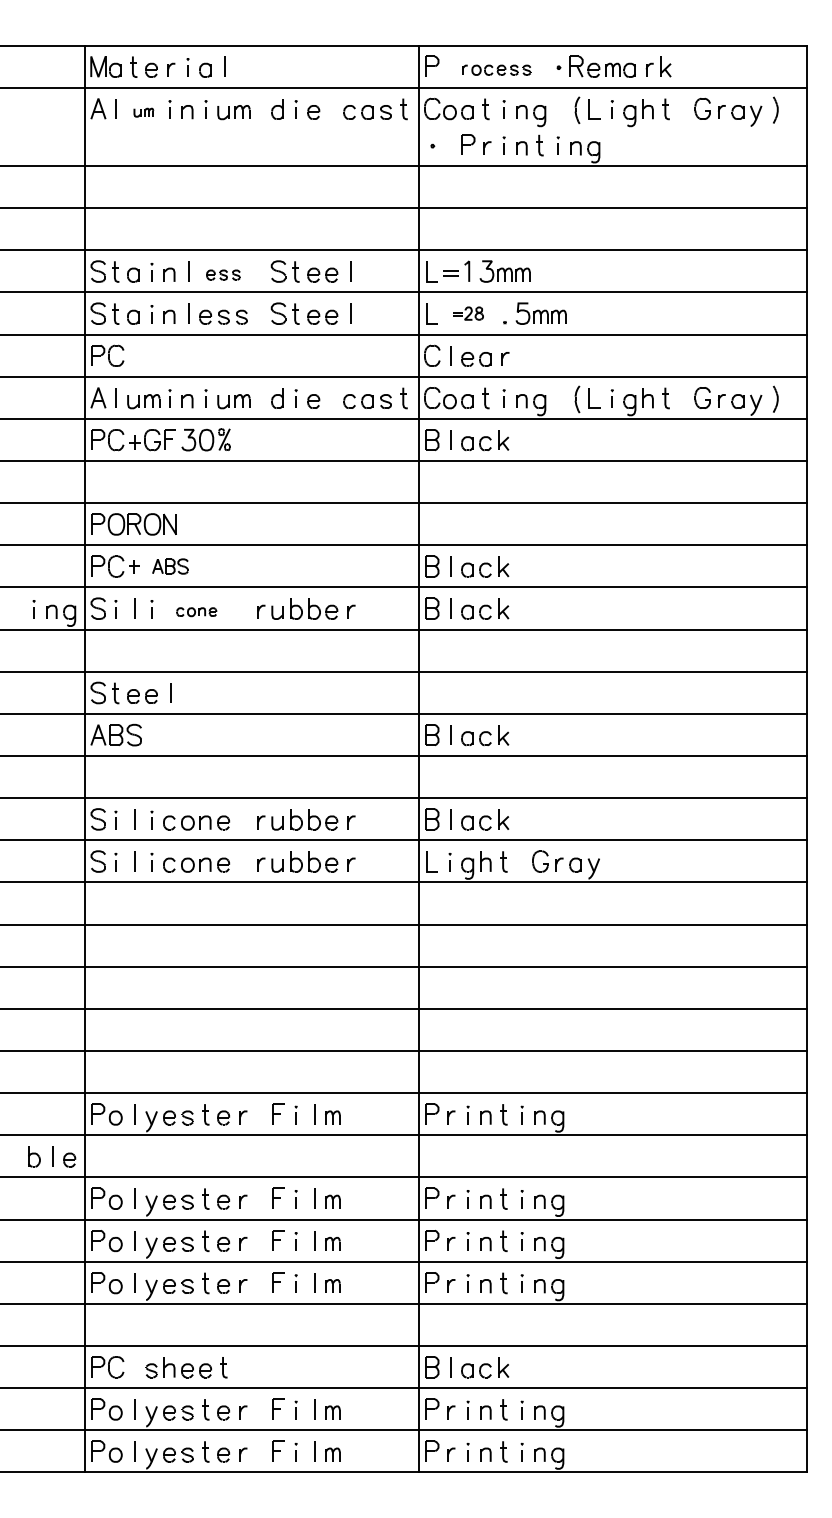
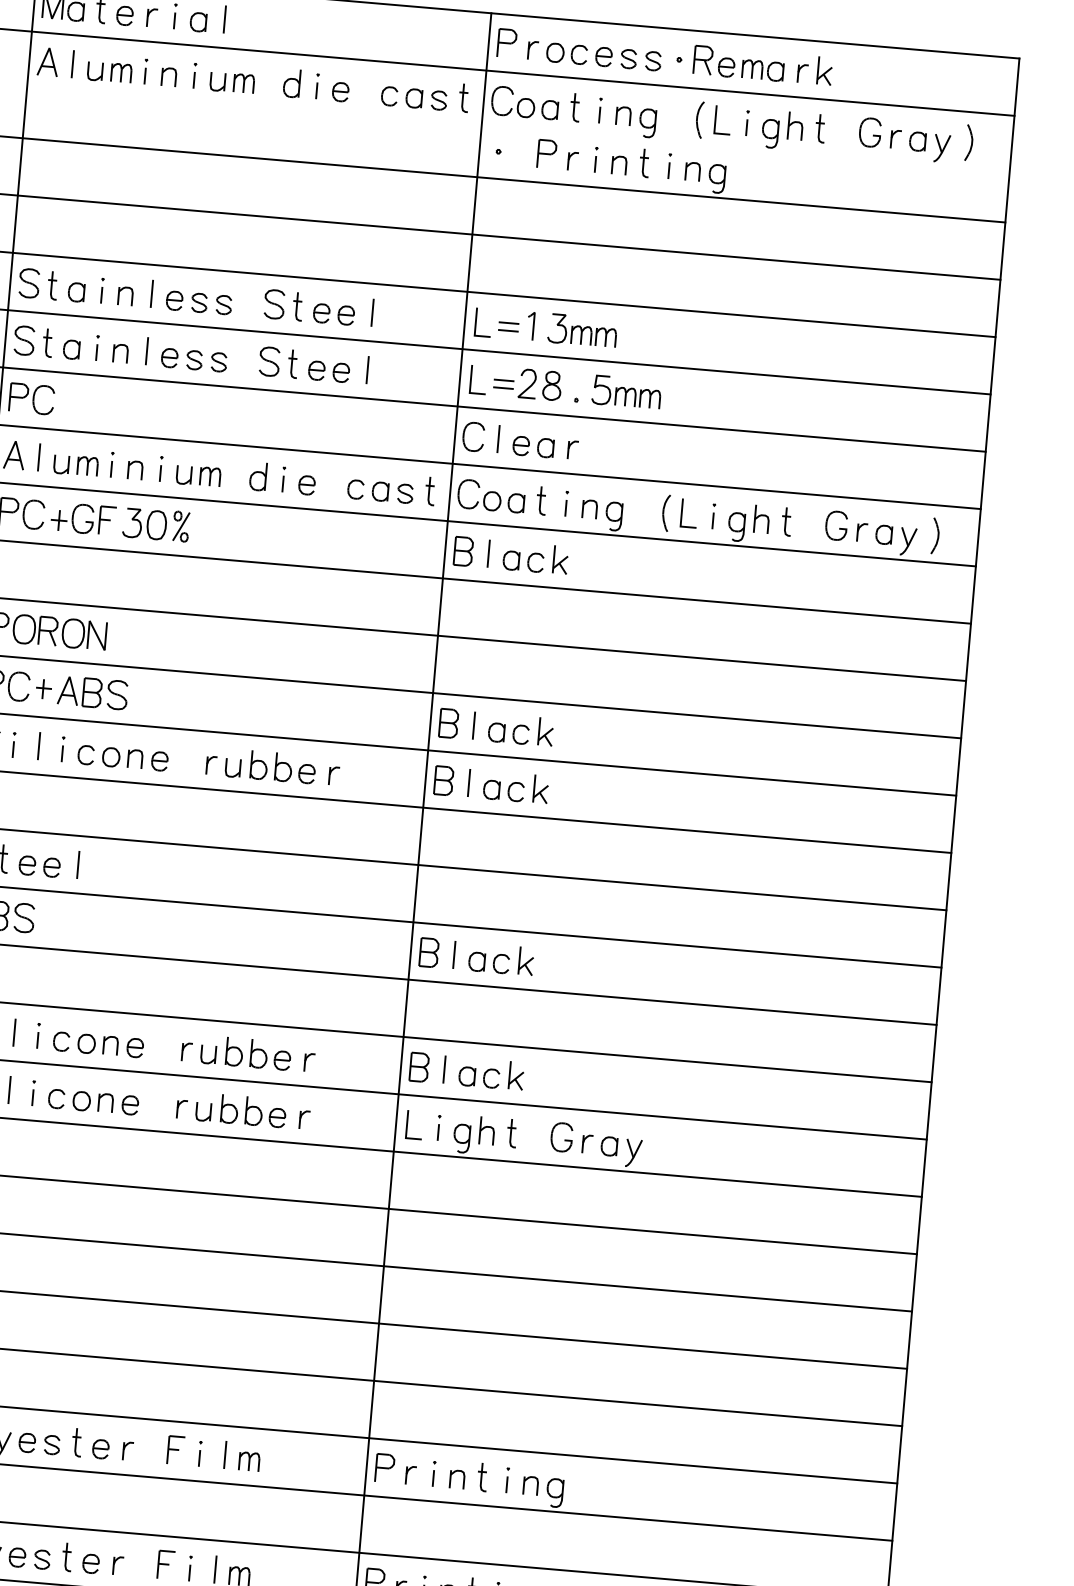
part: (496, 69) -> (594, 54), size x1.43
part: (143, 112) -> (109, 72), size x1.67
part: (223, 274) -> (199, 301), size x1.43
part: (468, 313) -> (527, 383), size x1.67
part: (170, 566) -> (92, 692), size x1.43
part: (196, 611) -> (123, 757), size x1.67

